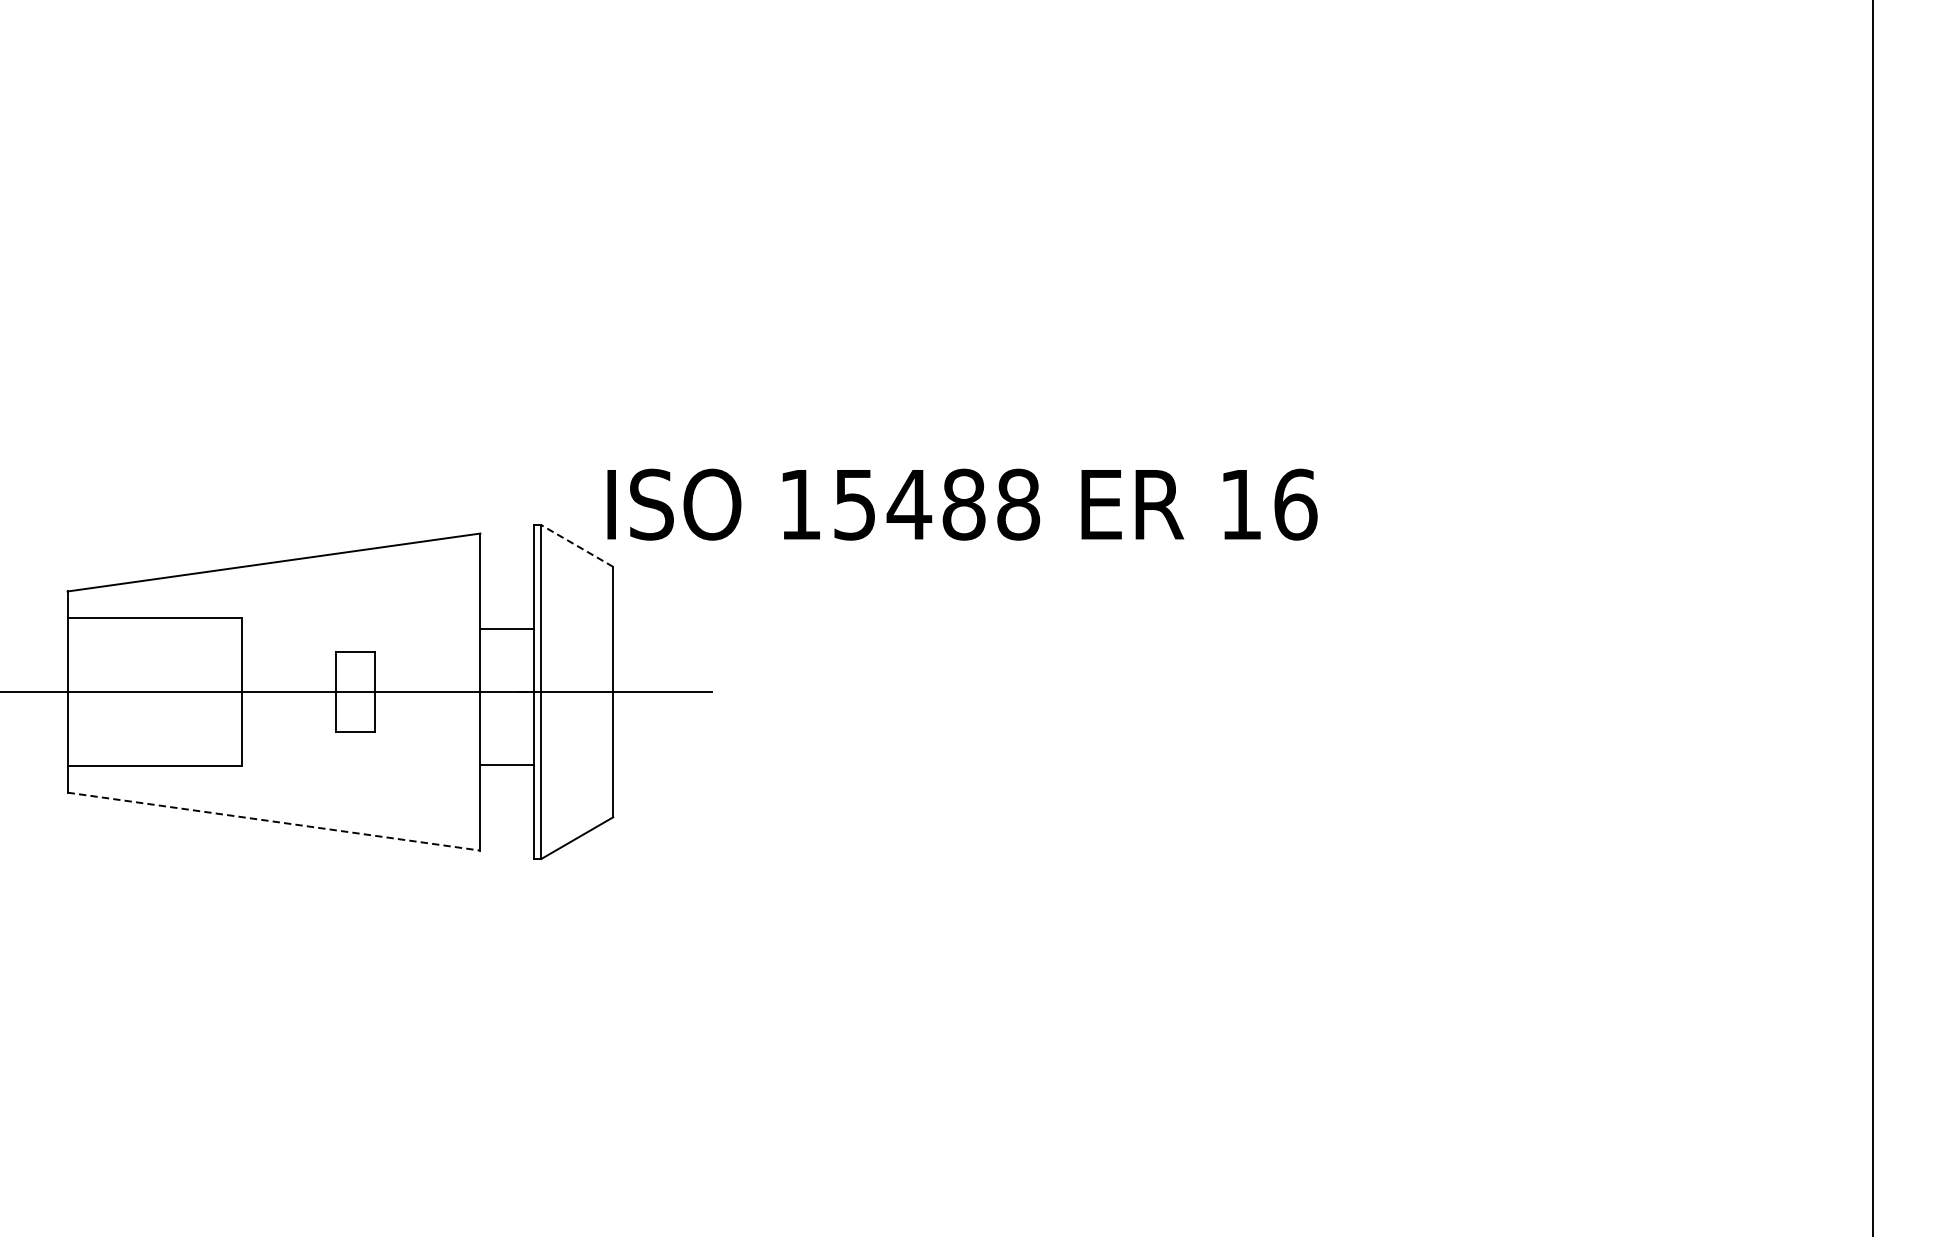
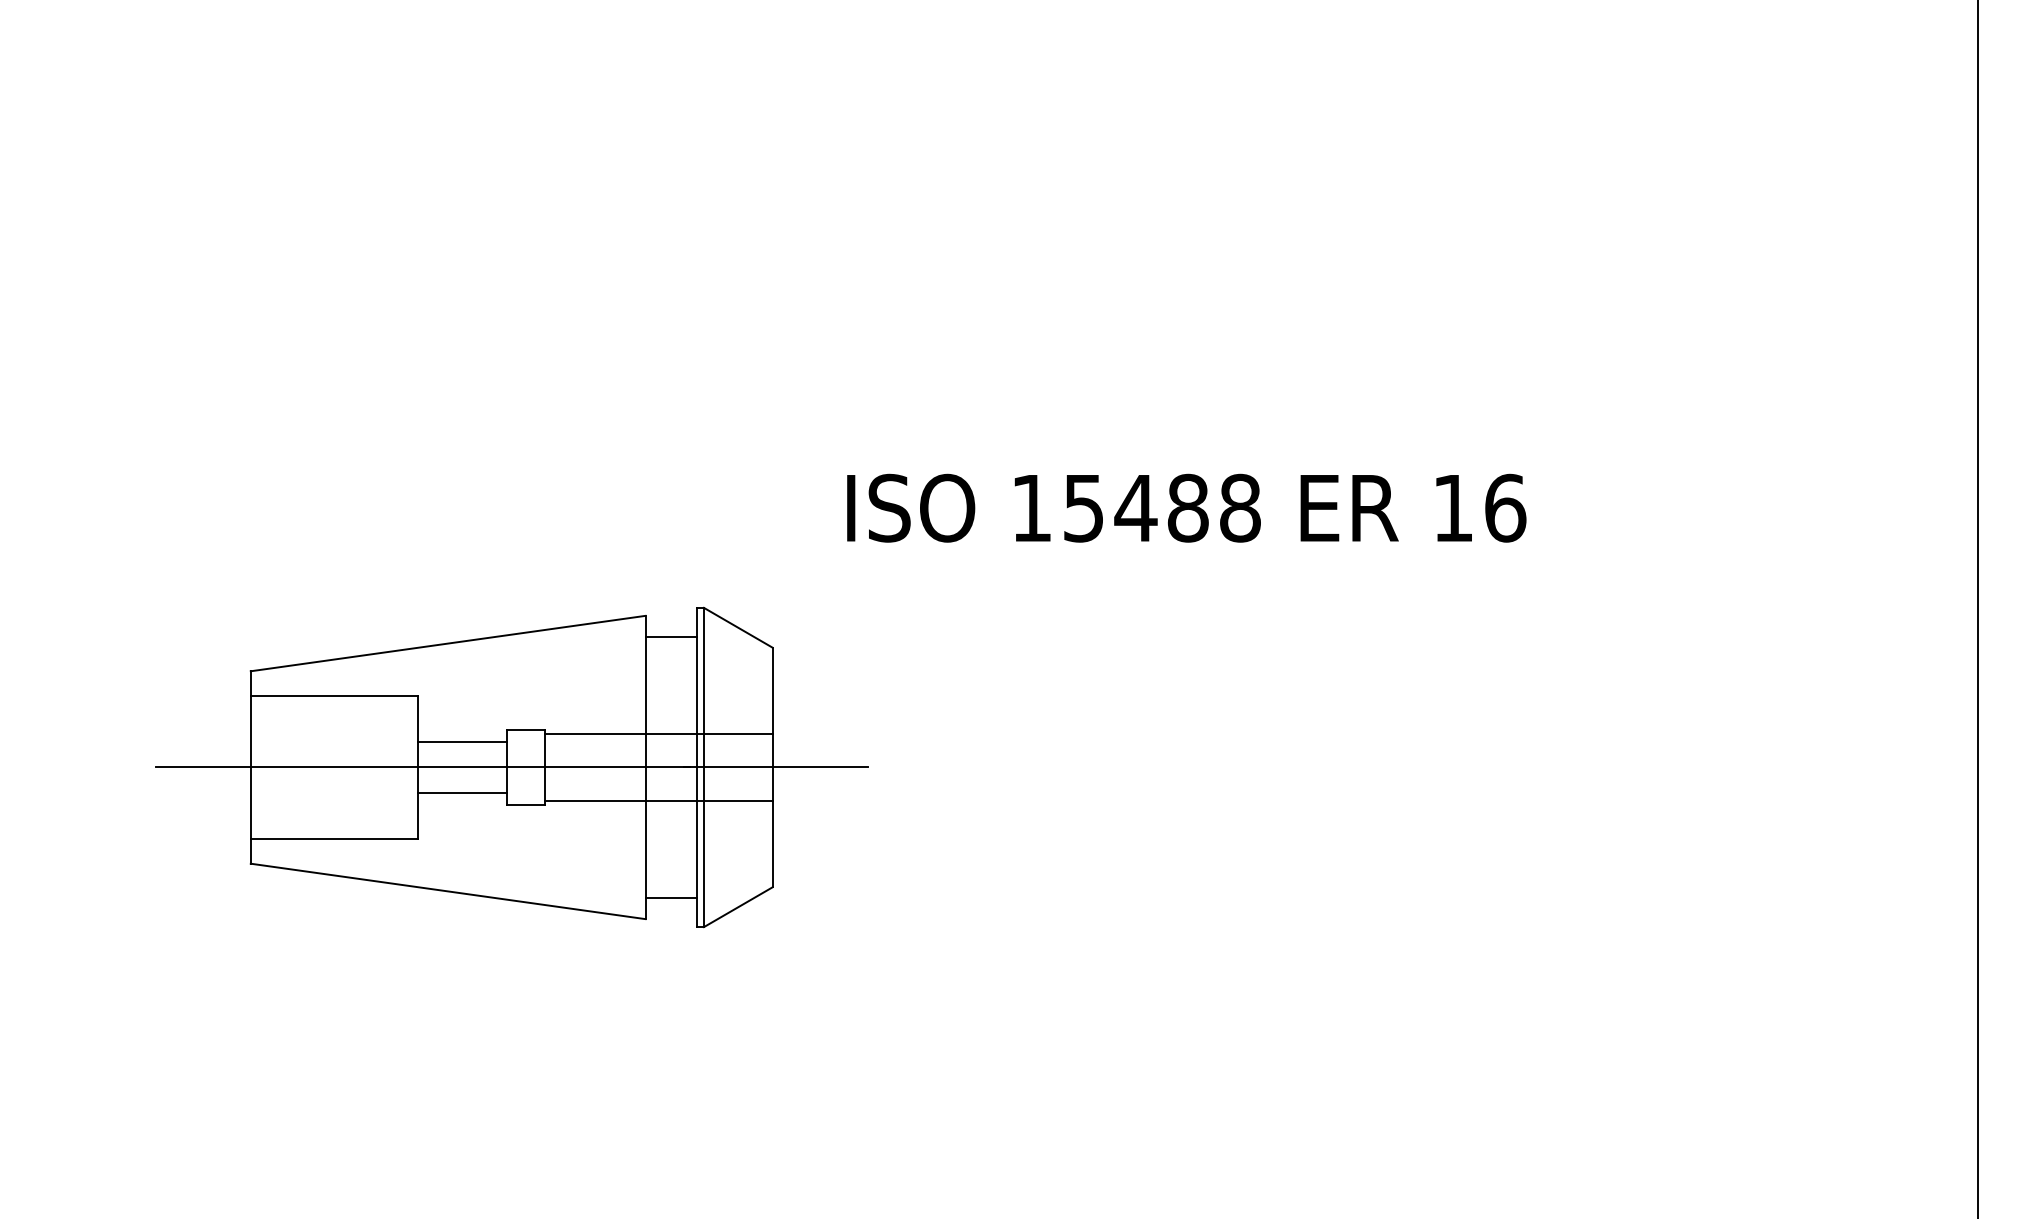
text: (962, 503) -> (1186, 507), moved
line: (577, 545) -> (738, 627), dashed -> solid
line: (506, 629) -> (670, 636), moved
line: (493, 657) -> (658, 734), added
line: (288, 664) -> (462, 741), added
line: (288, 719) -> (462, 793), added
line: (493, 726) -> (658, 800), added
line: (506, 765) -> (670, 898), moved
line: (274, 821) -> (448, 891), dashed -> solid

